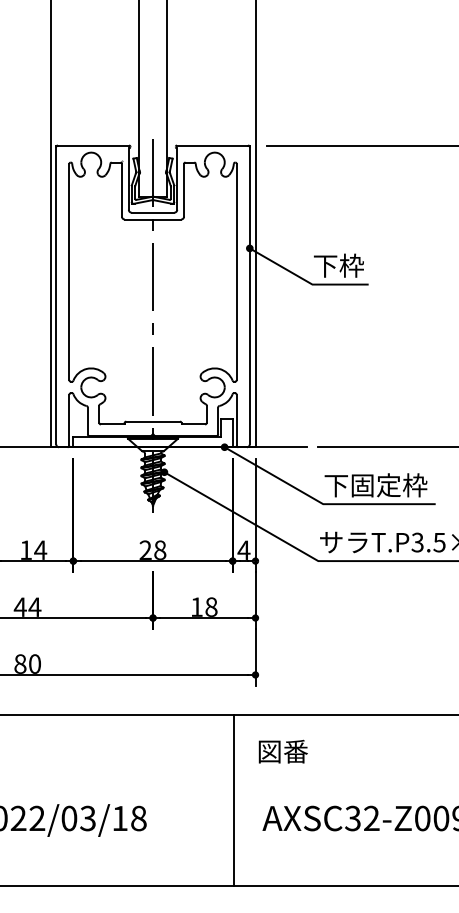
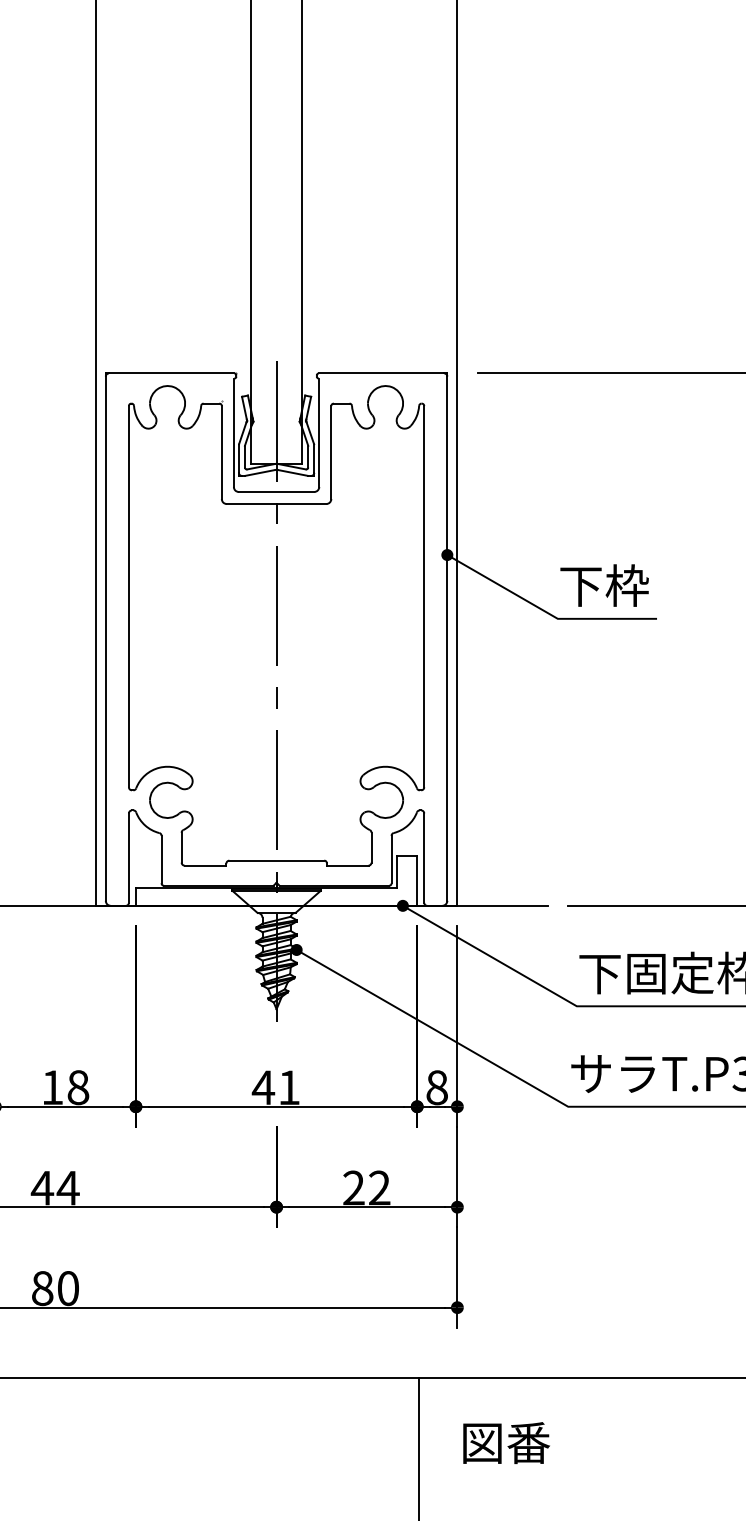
text: (40, 549) -> (78, 1086), 14 -> 18
text: (152, 549) -> (275, 1086), 28 -> 41
text: (243, 549) -> (436, 1086), 4 -> 8
text: (203, 606) -> (365, 1186), 18 -> 22

